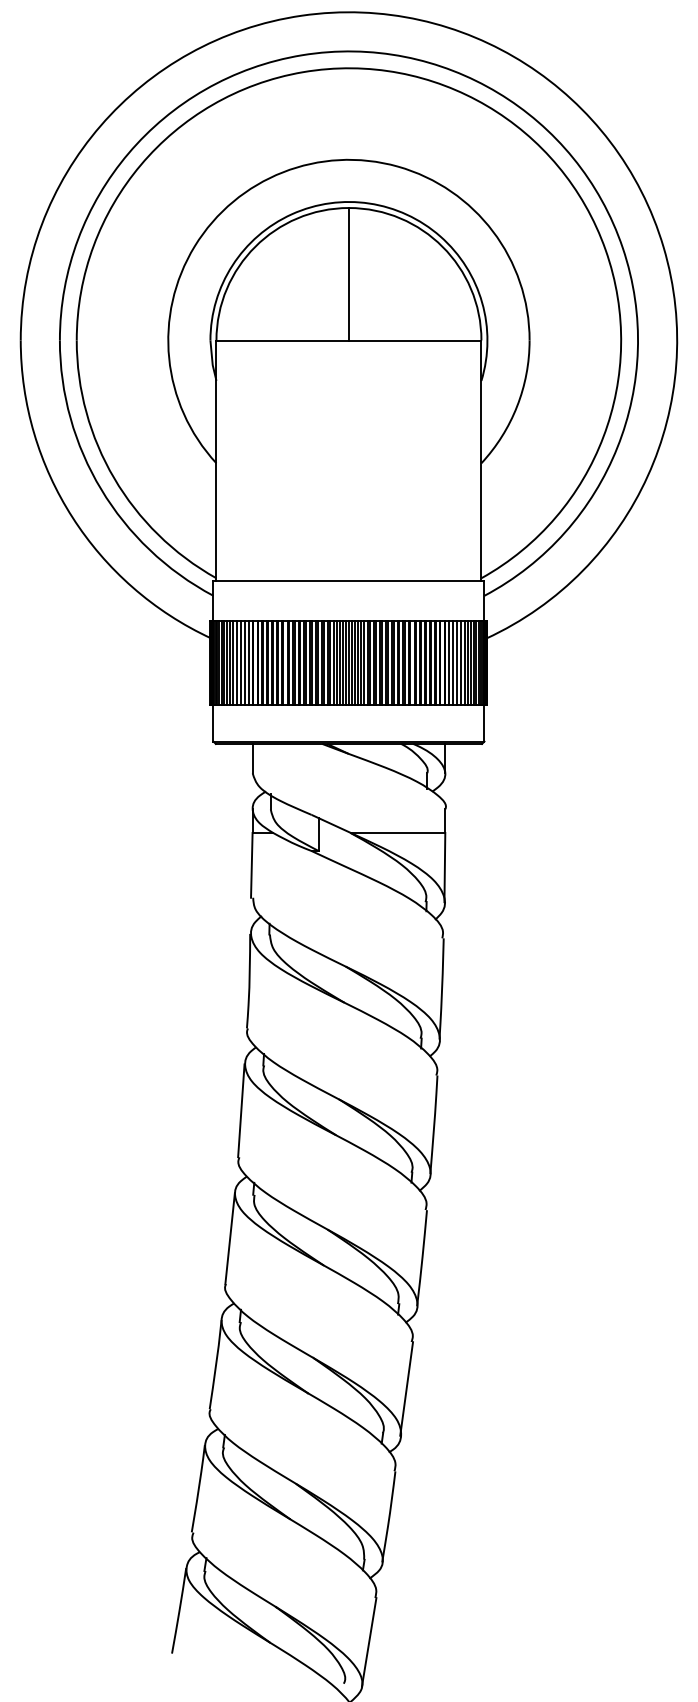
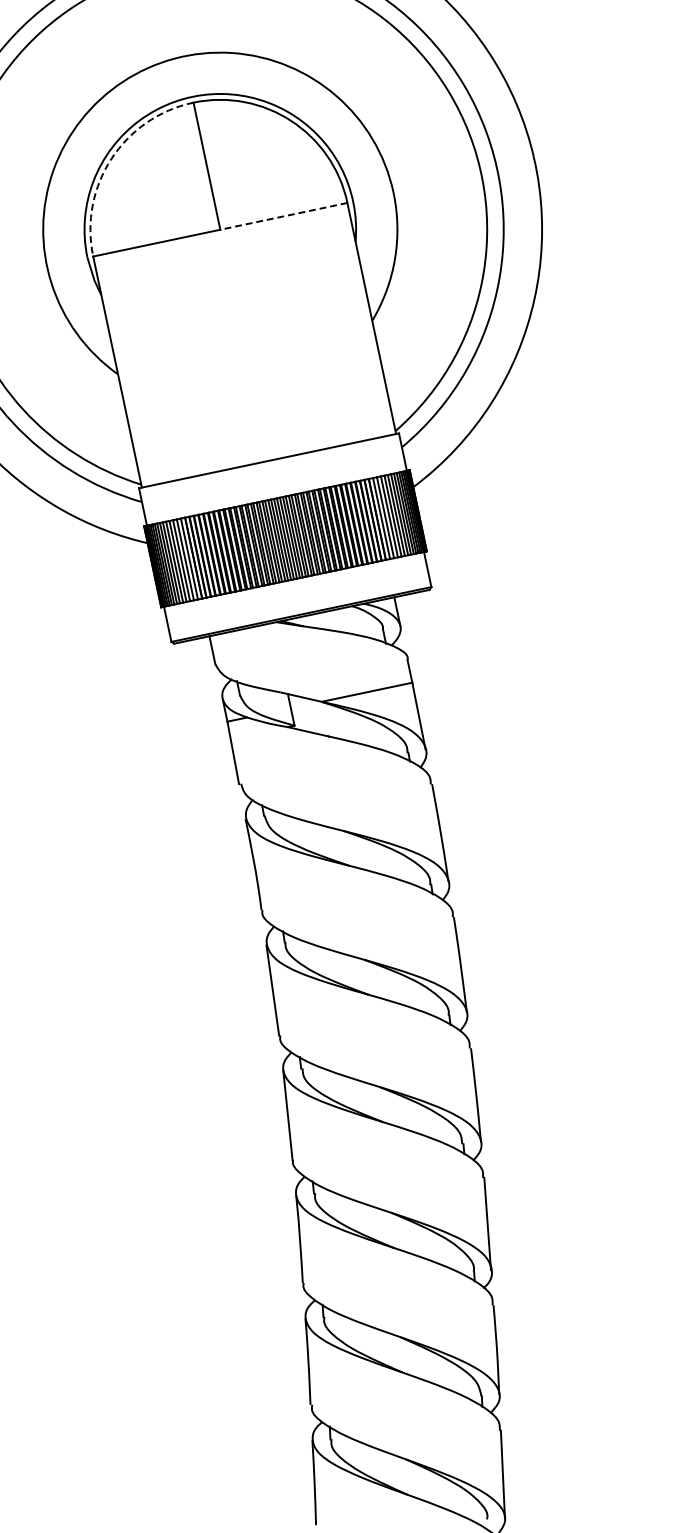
arc: (255, 246) -> (111, 158), solid -> dashed
line: (414, 340) -> (283, 216), solid -> dashed

